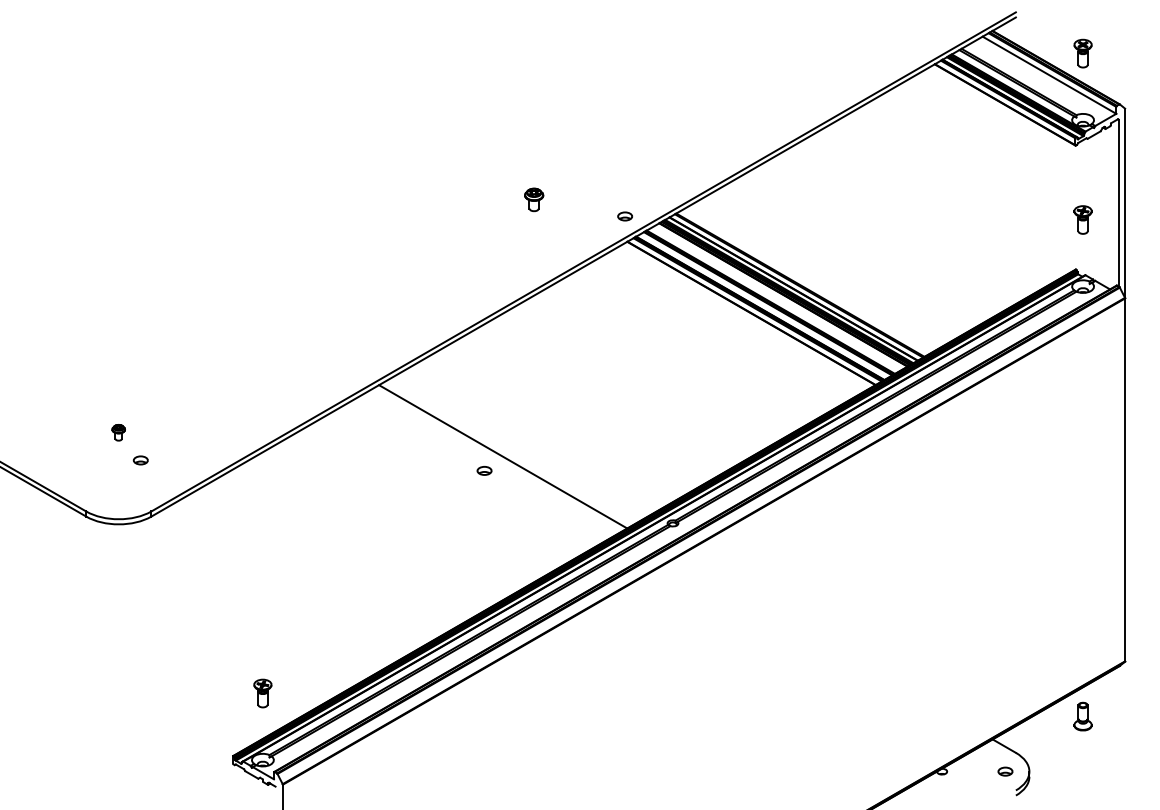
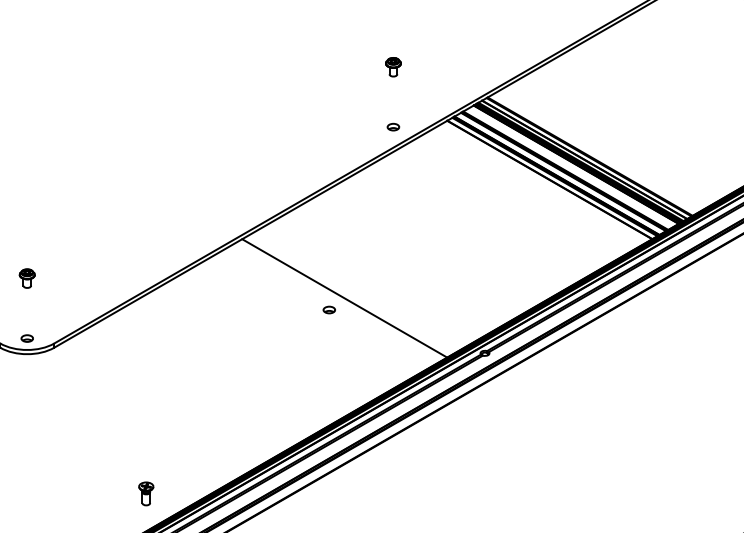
part: (534, 199) -> (393, 66), moved
part: (625, 216) -> (393, 127), moved
part: (118, 432) -> (27, 278), size x1.43
part: (140, 460) -> (27, 338), moved

